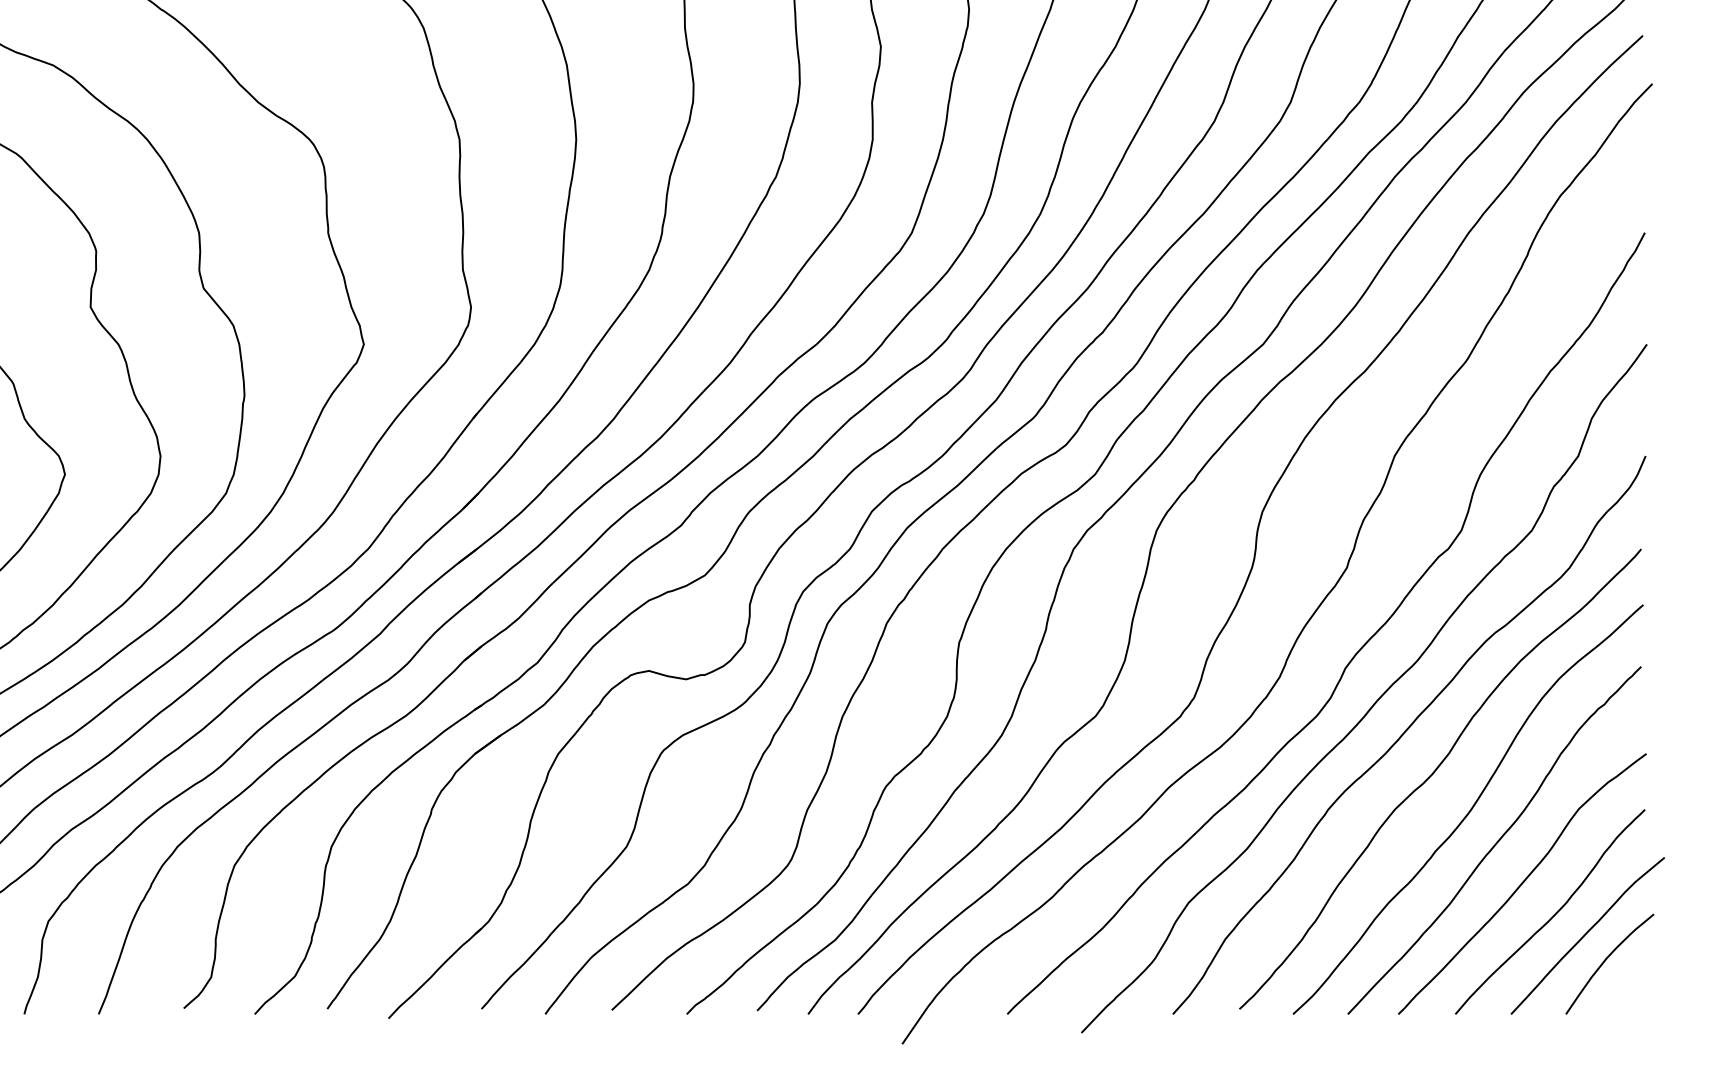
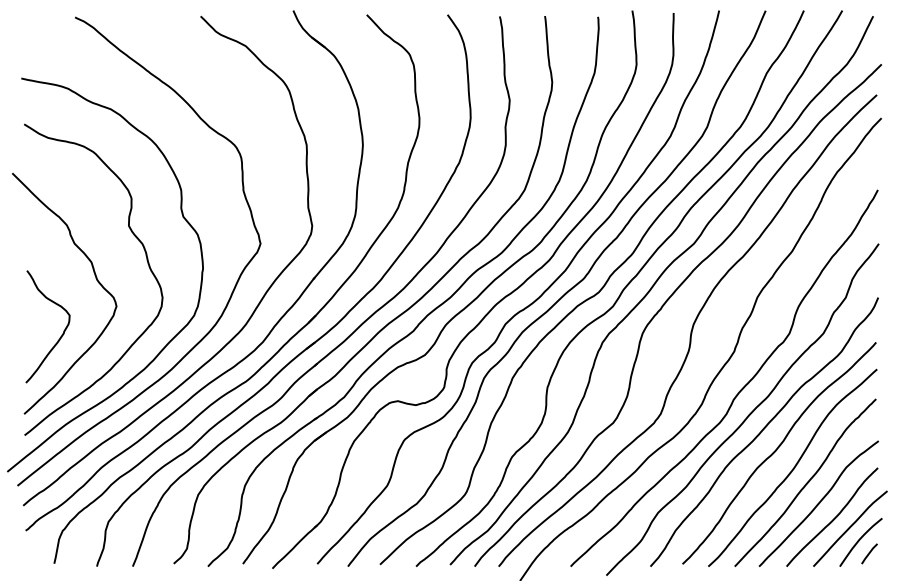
line: (1627, 987) -> (869, 553), added

